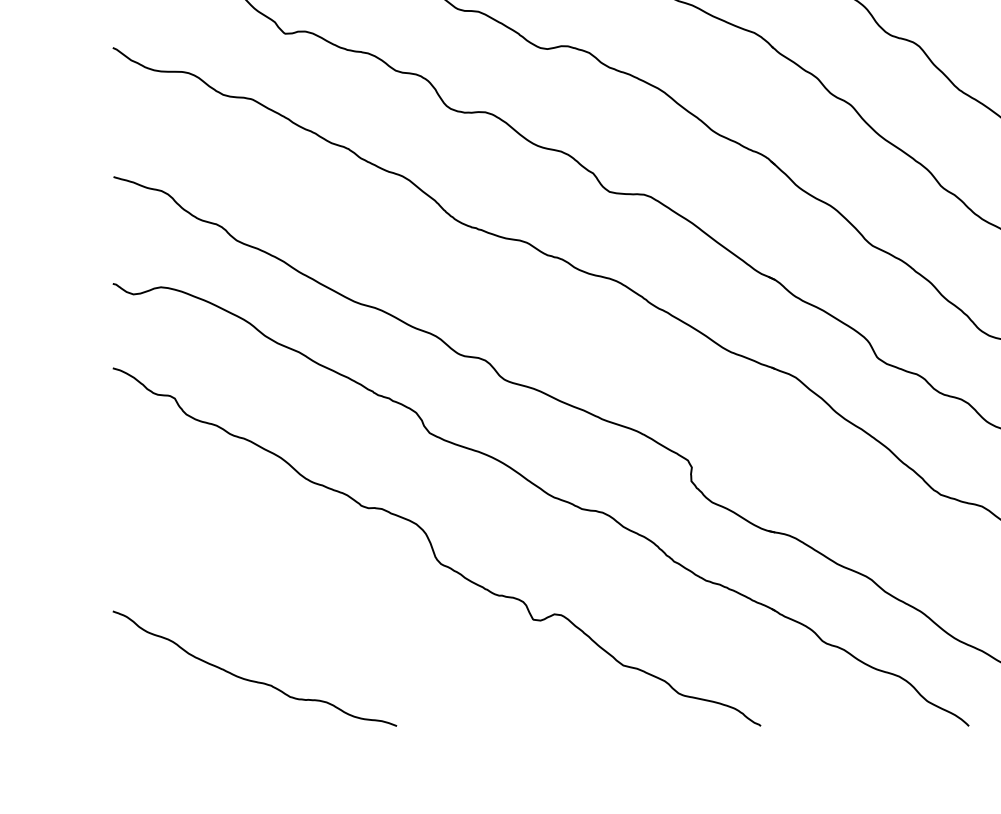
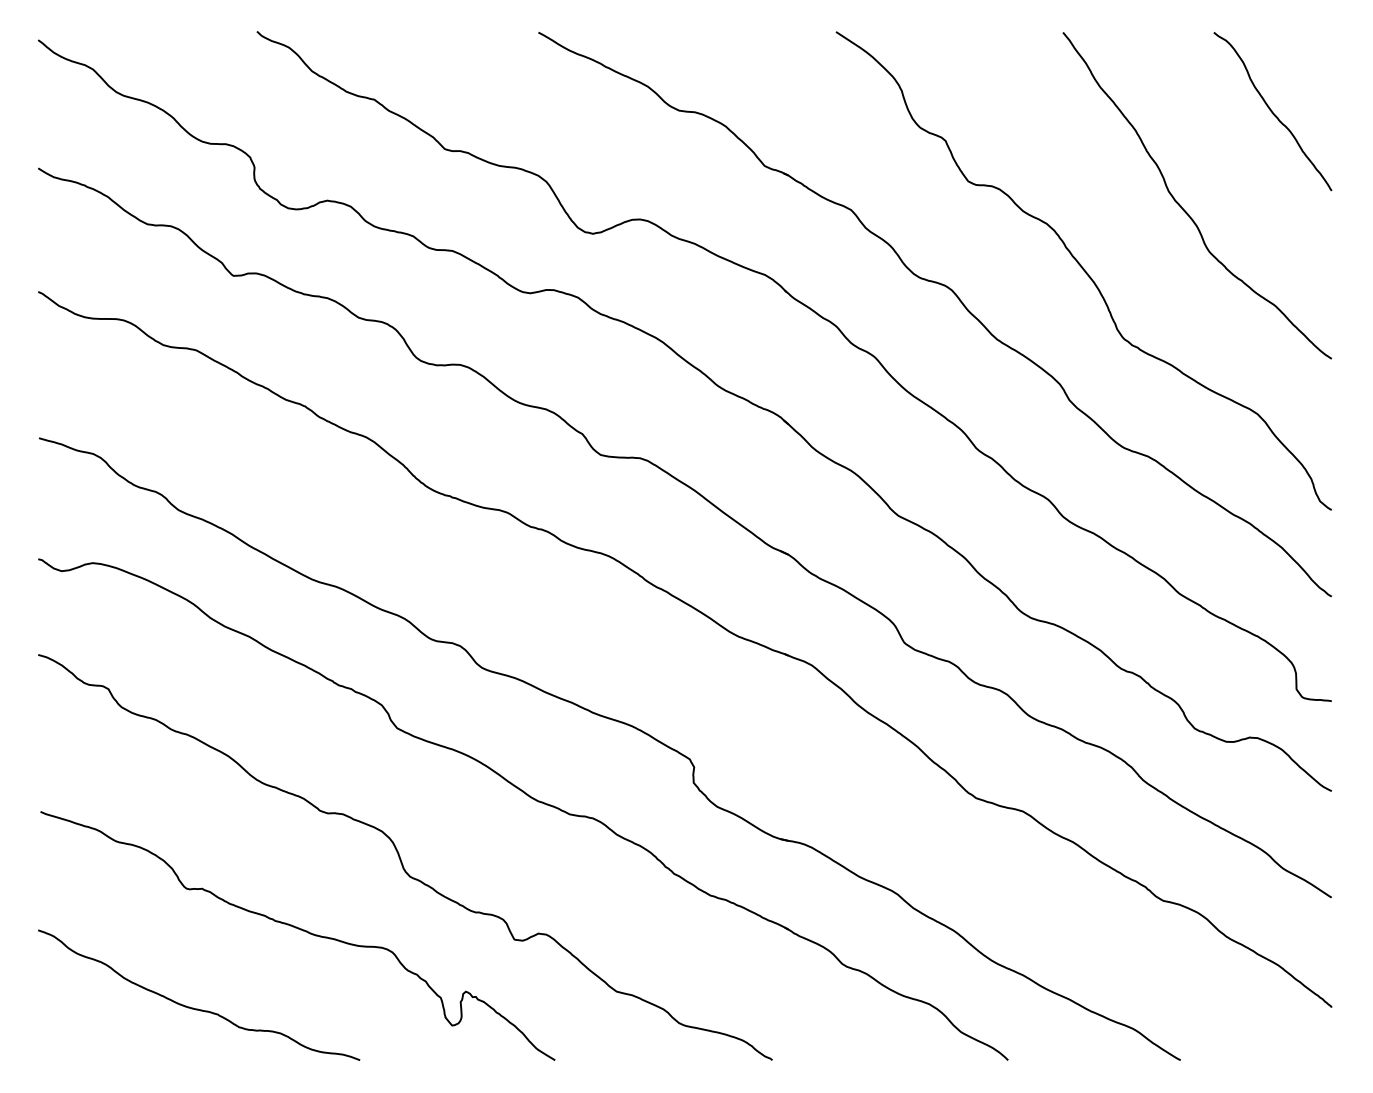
curve: (344, 611) -> (300, 930), added

